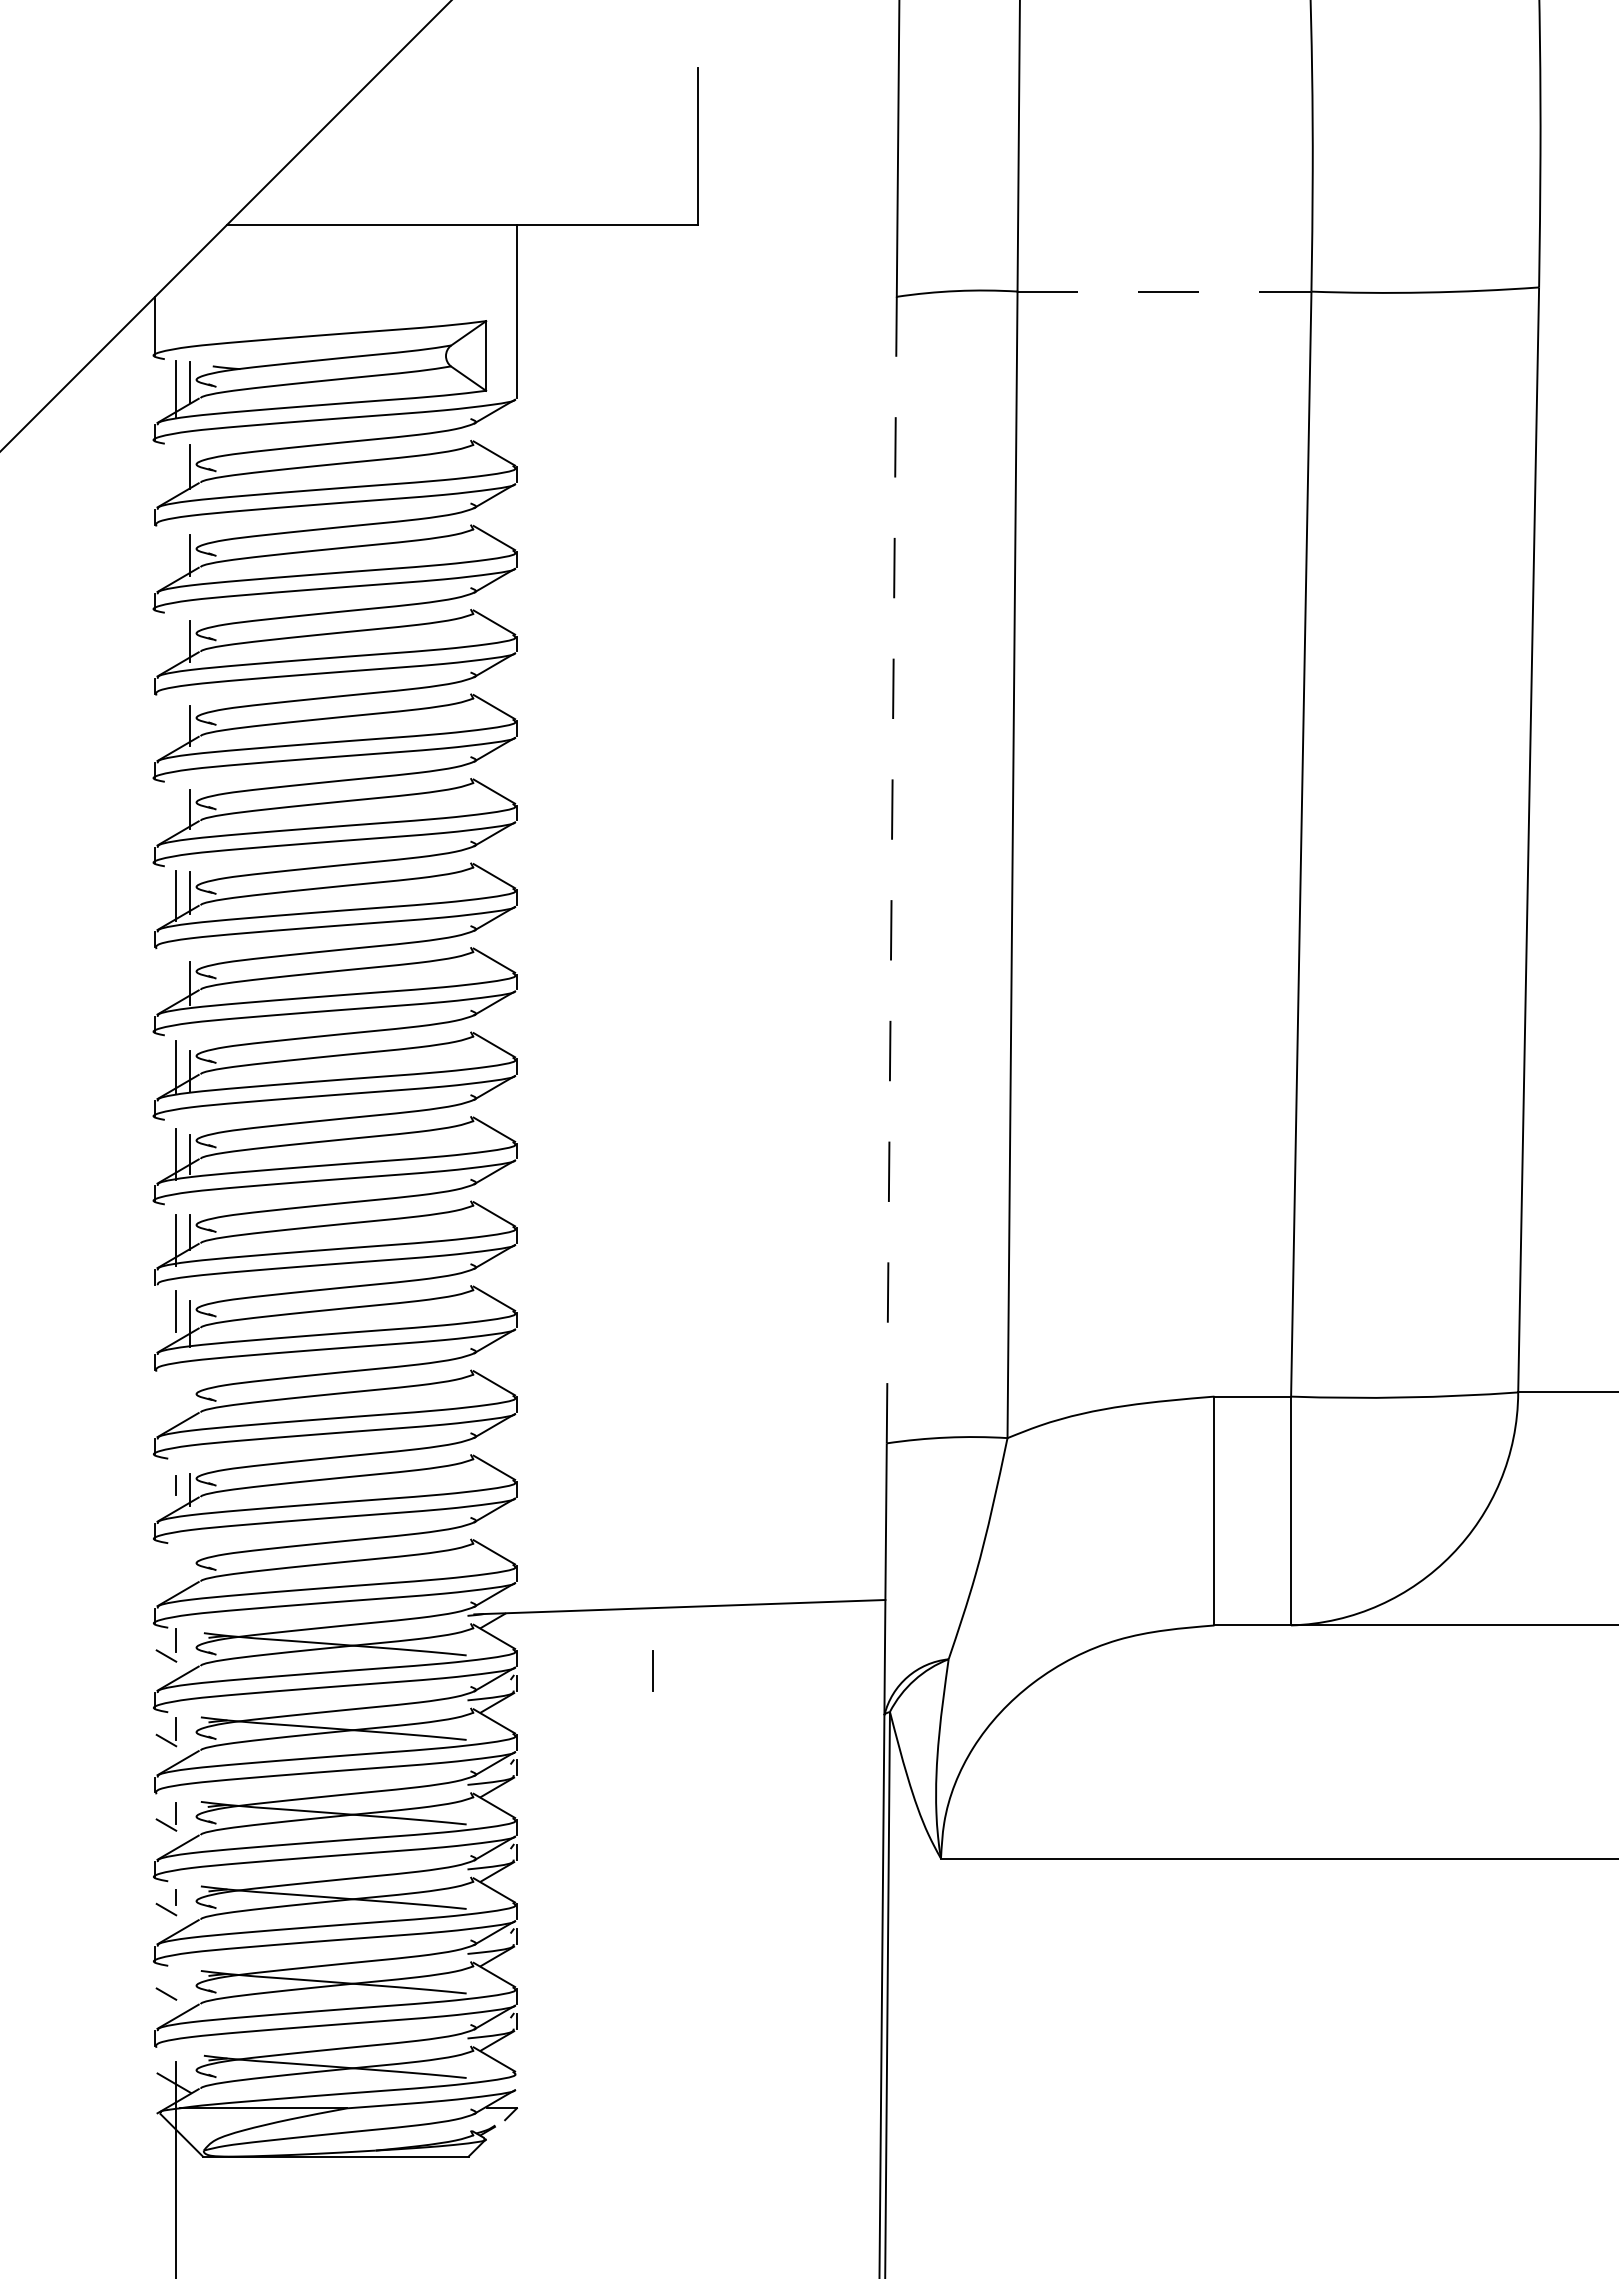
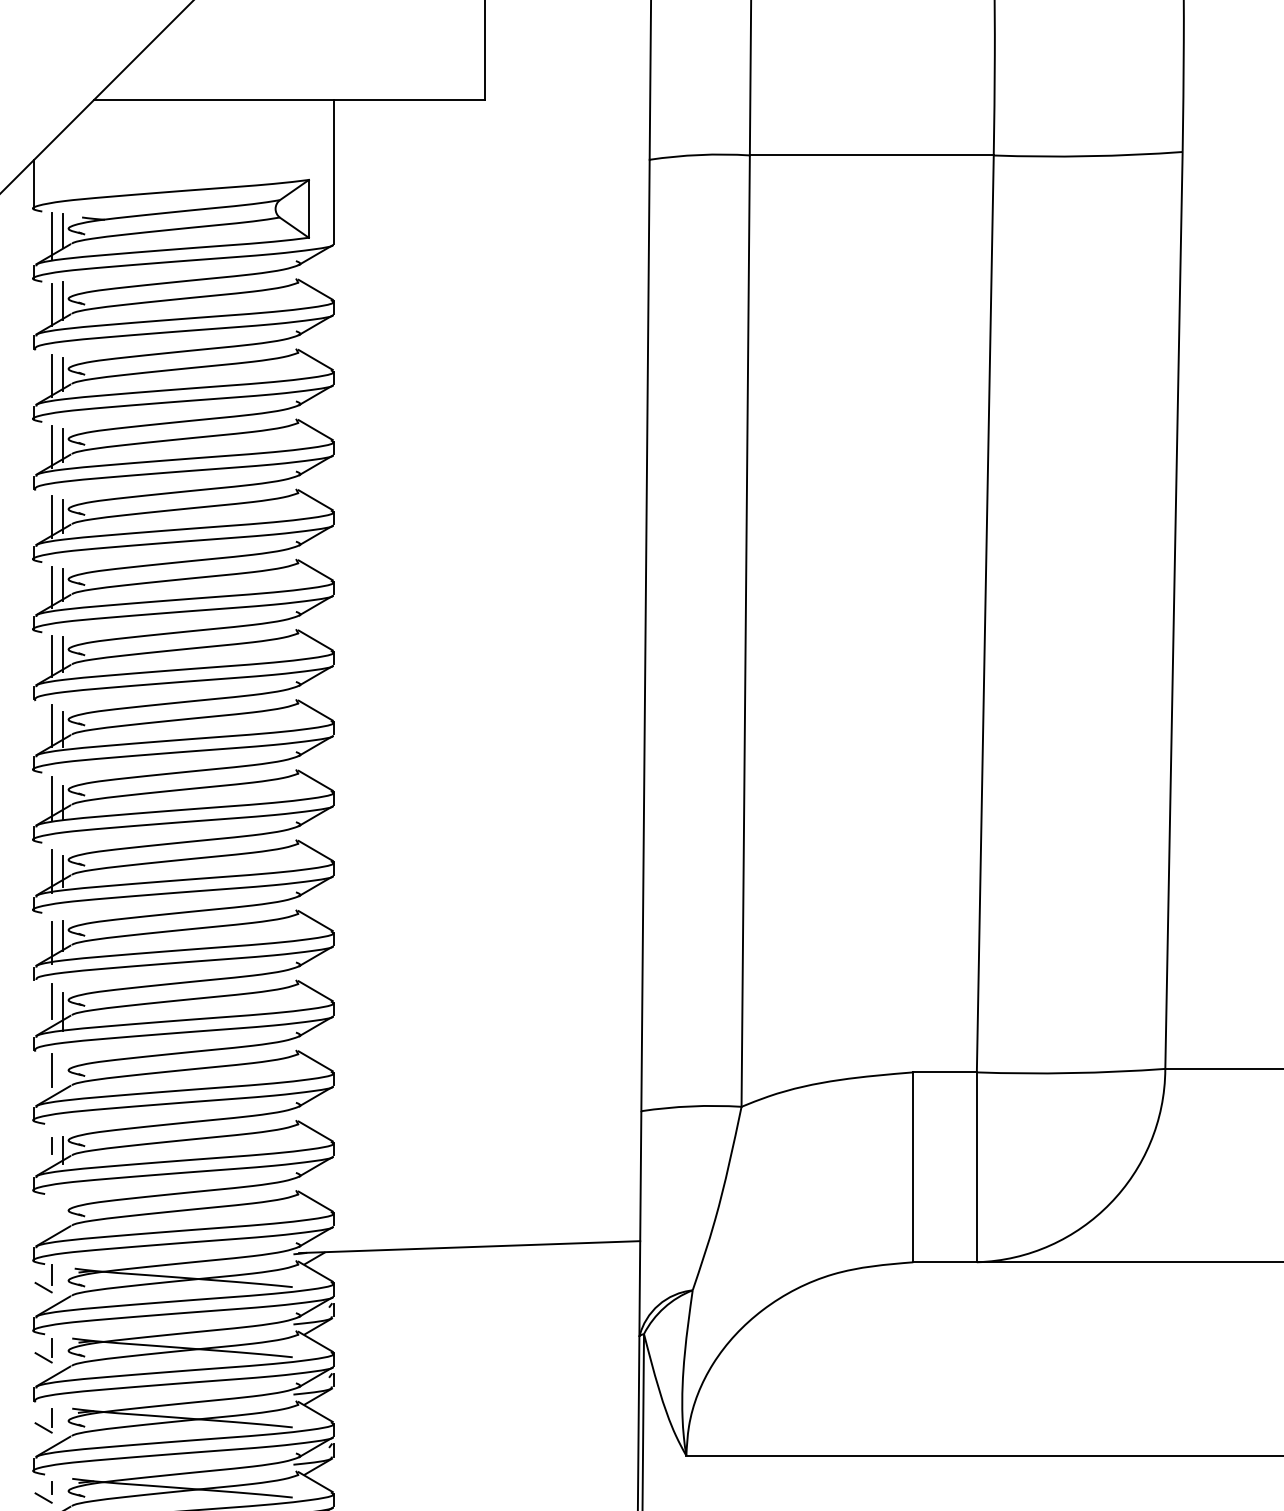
line: (1164, 291) -> (871, 155), dashed -> solid
line: (176, 471) -> (51, 304), added
line: (176, 557) -> (51, 376), added
line: (176, 642) -> (51, 446), added
line: (176, 727) -> (51, 517), added
line: (176, 812) -> (51, 587), added
line: (891, 869) -> (645, 634), dashed -> solid
line: (176, 979) -> (51, 726), added
line: (652, 1670) -> (51, 1069), moved

